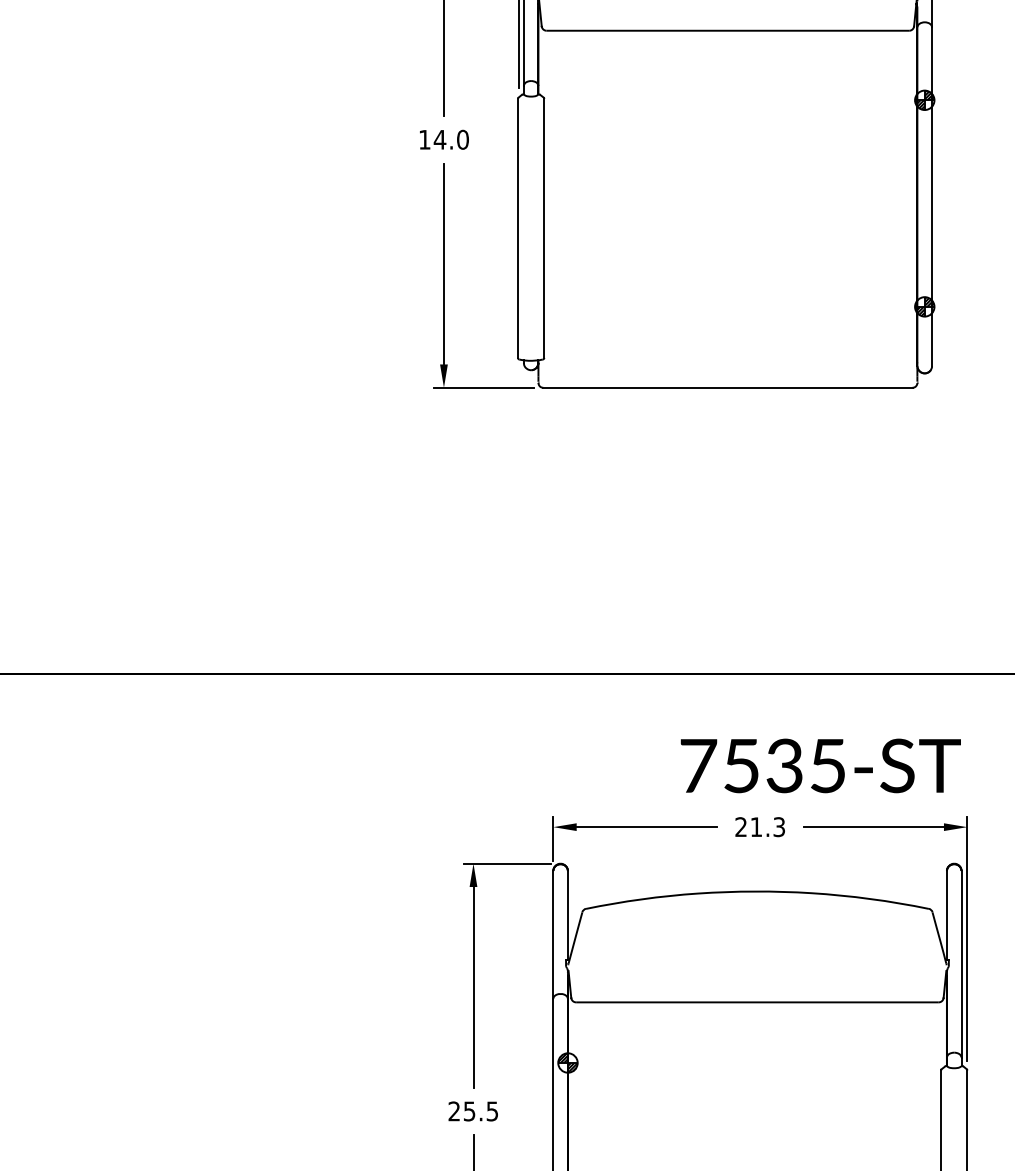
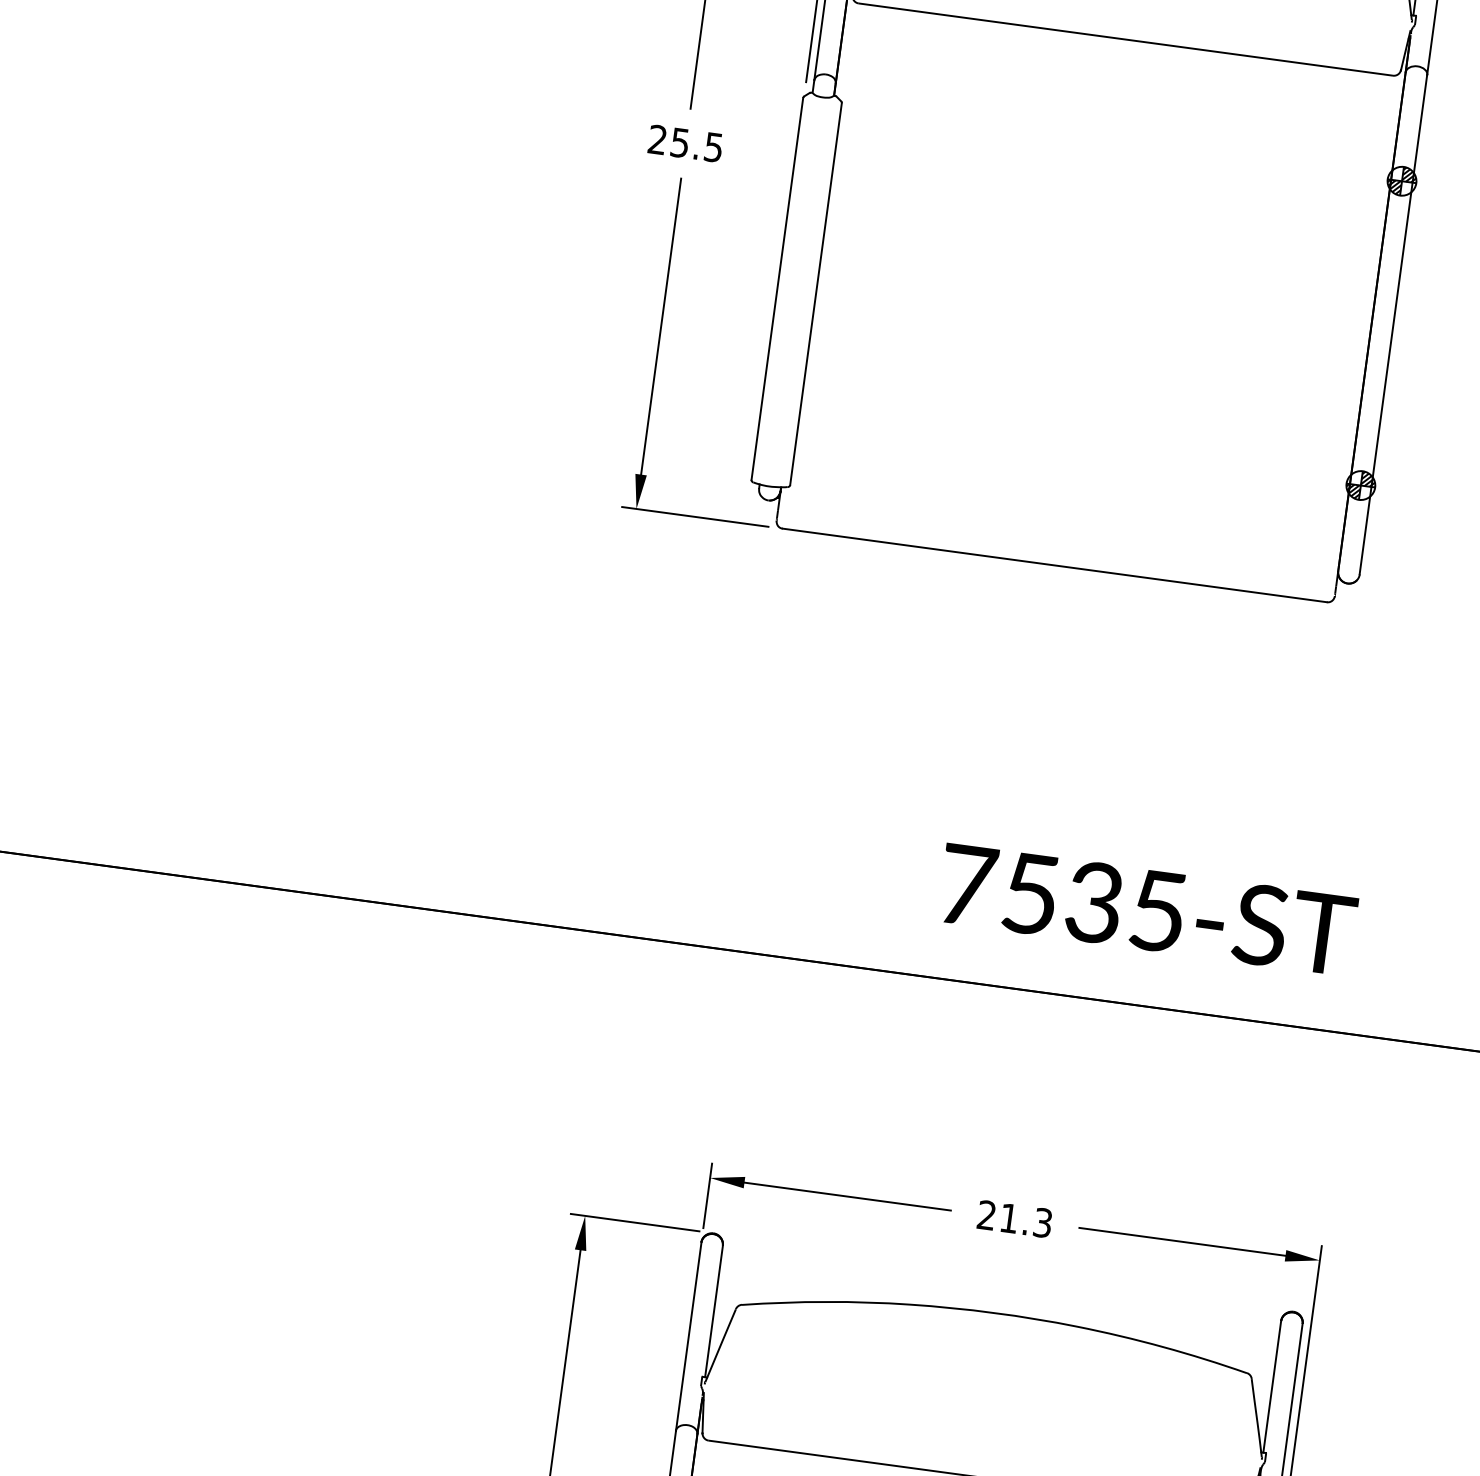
text: (443, 139) -> (685, 143), 14.0 -> 25.5
text: (820, 765) -> (1147, 909), moved

